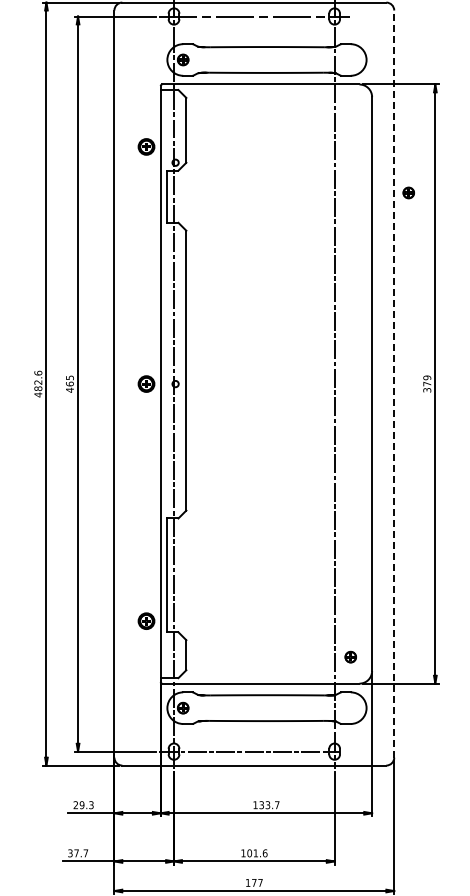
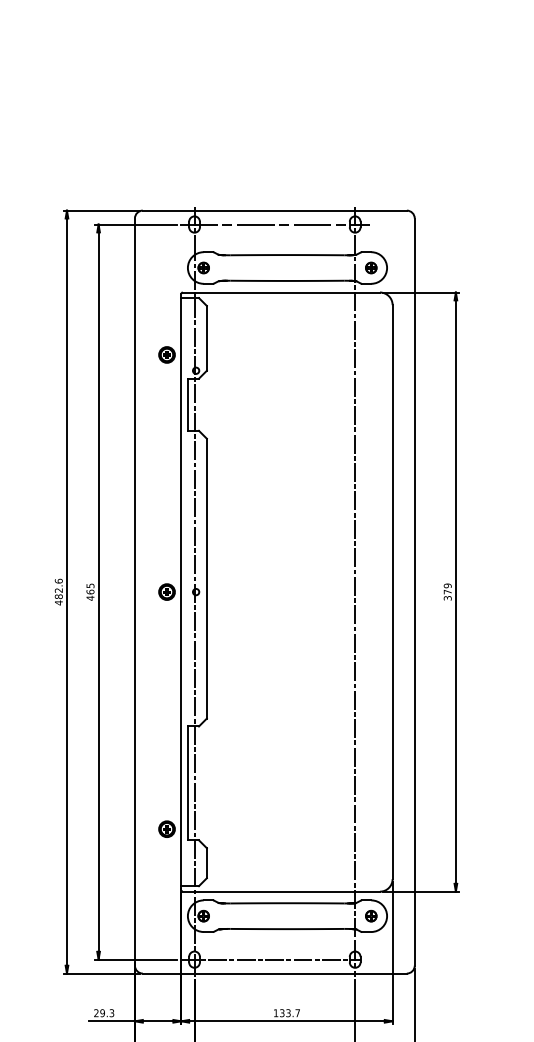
part: (408, 192) -> (371, 267), moved
line: (393, 384) -> (414, 592), dashed -> solid
part: (350, 656) -> (371, 915), moved

